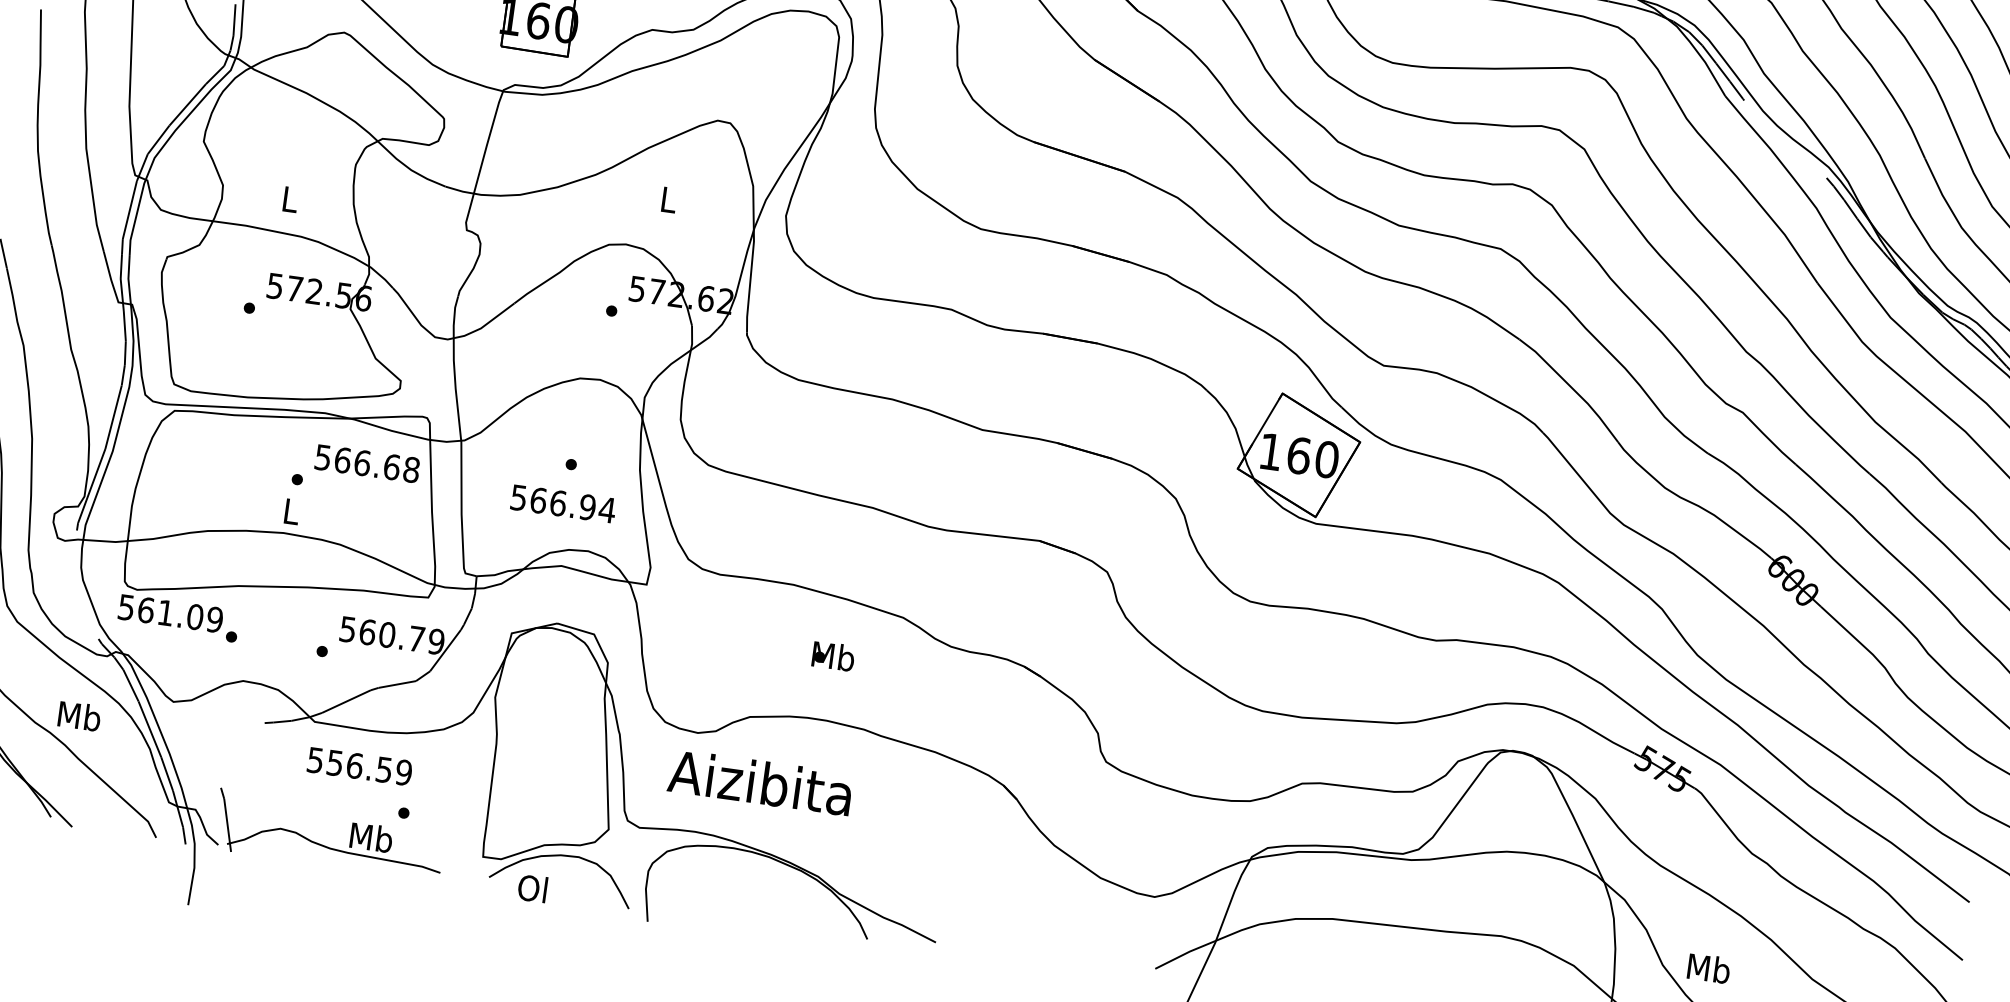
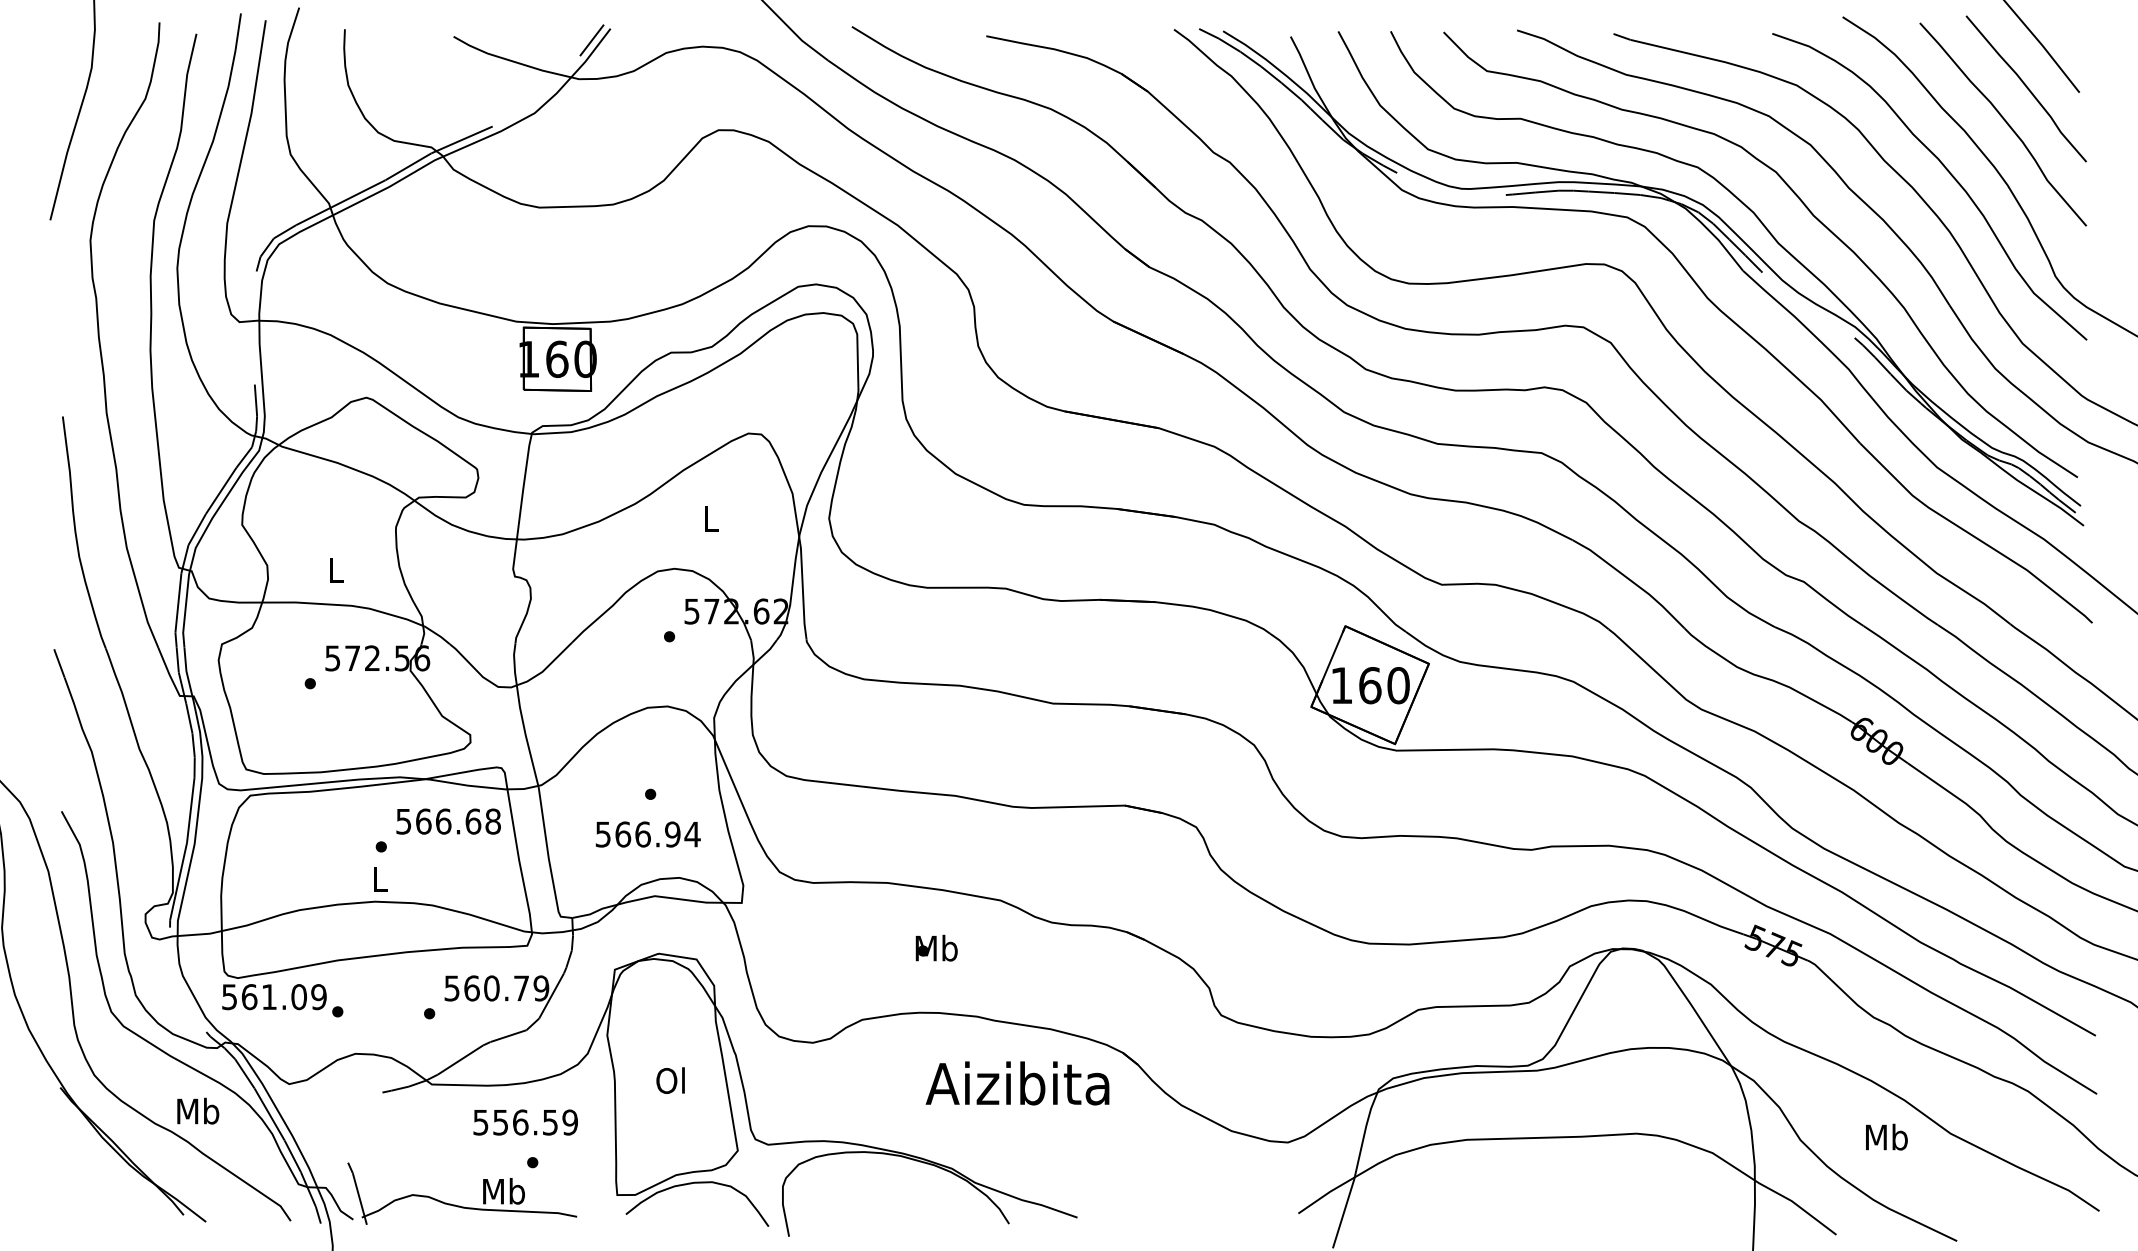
text: (359, 766) -> (525, 1122), moved
text: (760, 782) -> (1017, 1083), moved
text: (532, 888) -> (670, 1080), moved
text: (1708, 967) -> (1886, 1136), moved

